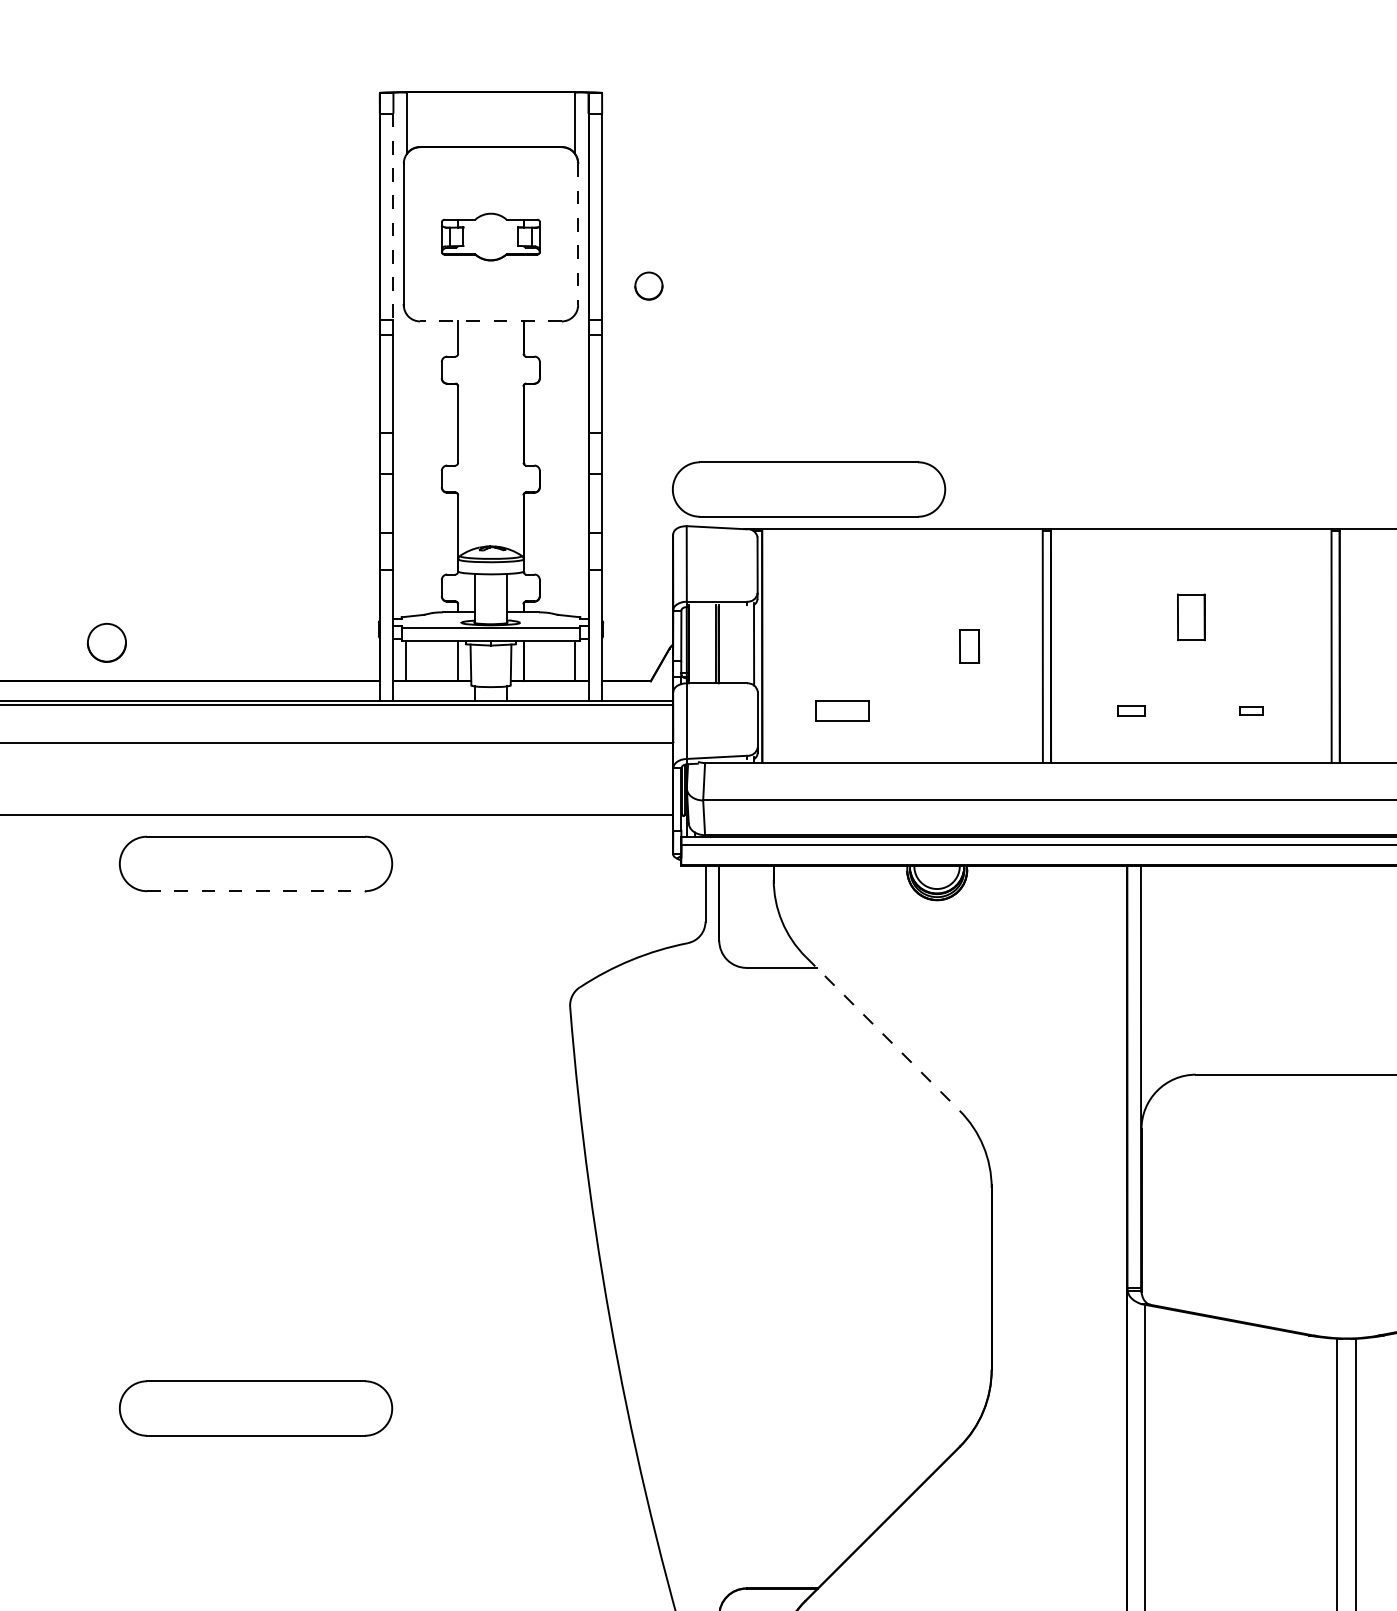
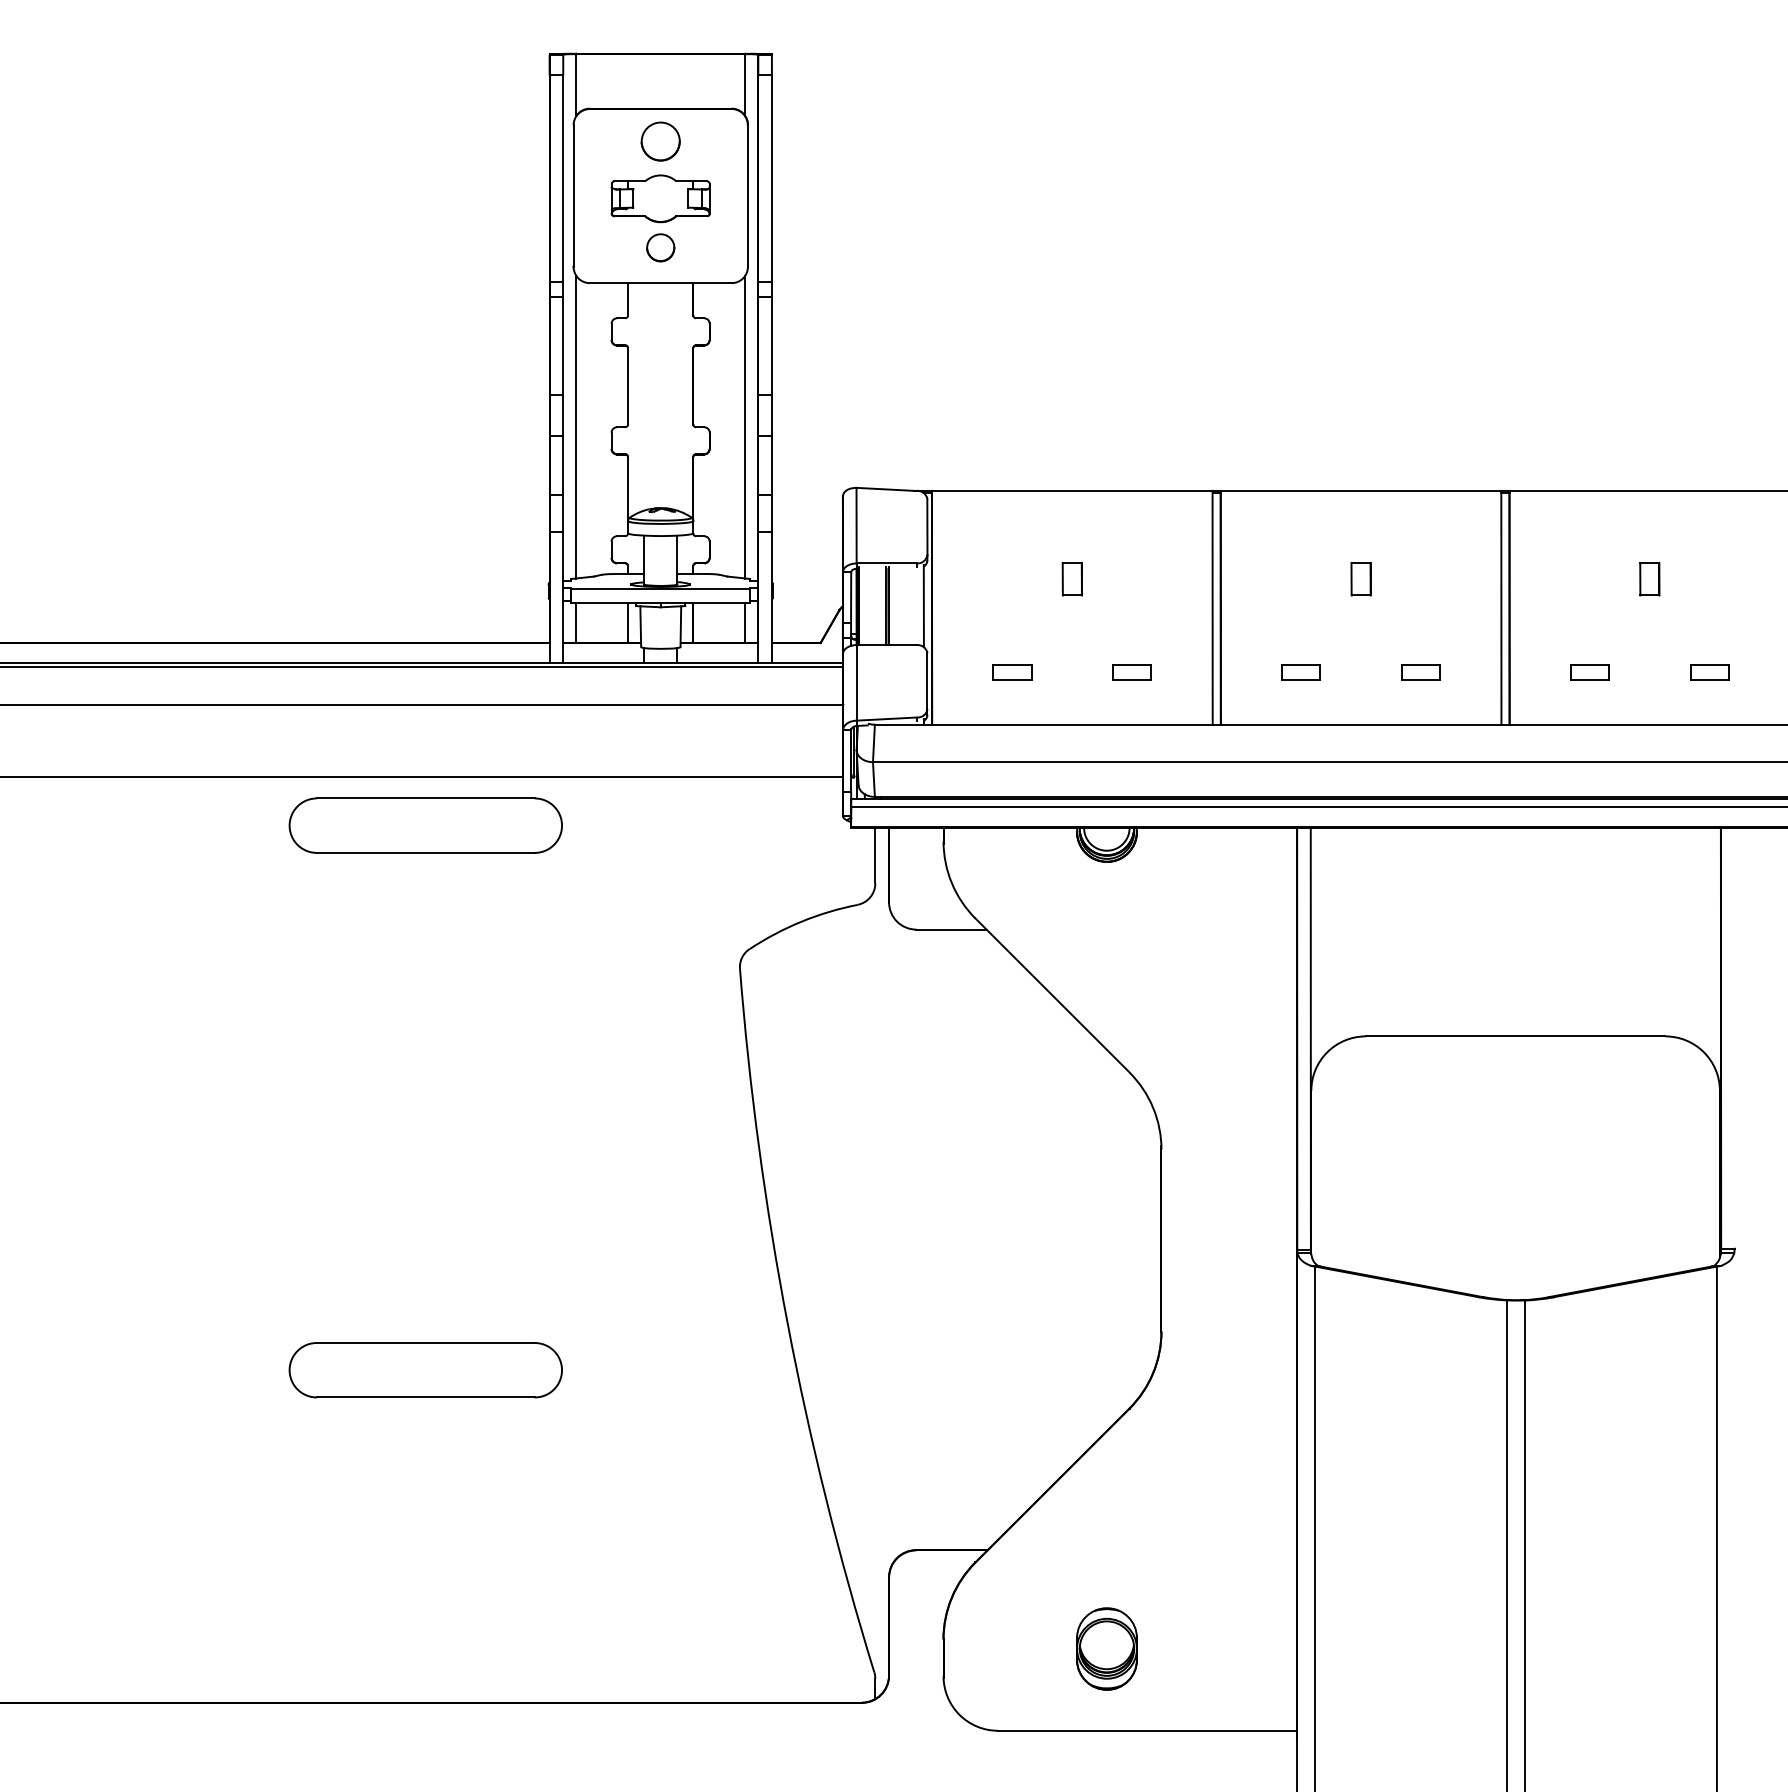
line: (393, 217) -> (563, 179), dashed -> solid
line: (577, 234) -> (747, 196), dashed -> solid
circle: (648, 285) -> (660, 247), moved
line: (490, 321) -> (660, 283), dashed -> solid
line: (406, 464) -> (576, 426), added
line: (575, 464) -> (745, 426), added
part: (808, 489) -> (978, 451), removed
part: (1190, 617) -> (1360, 579), size x0.71
circle: (106, 642) -> (660, 141), moved
part: (968, 646) -> (1071, 579), moved
part: (842, 710) -> (1012, 672), size x0.71
part: (961, 710) -> (1131, 672), added
part: (1130, 710) -> (1300, 672), size x1.43
part: (1250, 710) -> (1420, 672), size x1.67
line: (255, 890) -> (425, 852), dashed -> solid
line: (882, 1033) -> (1052, 995), dashed -> solid

